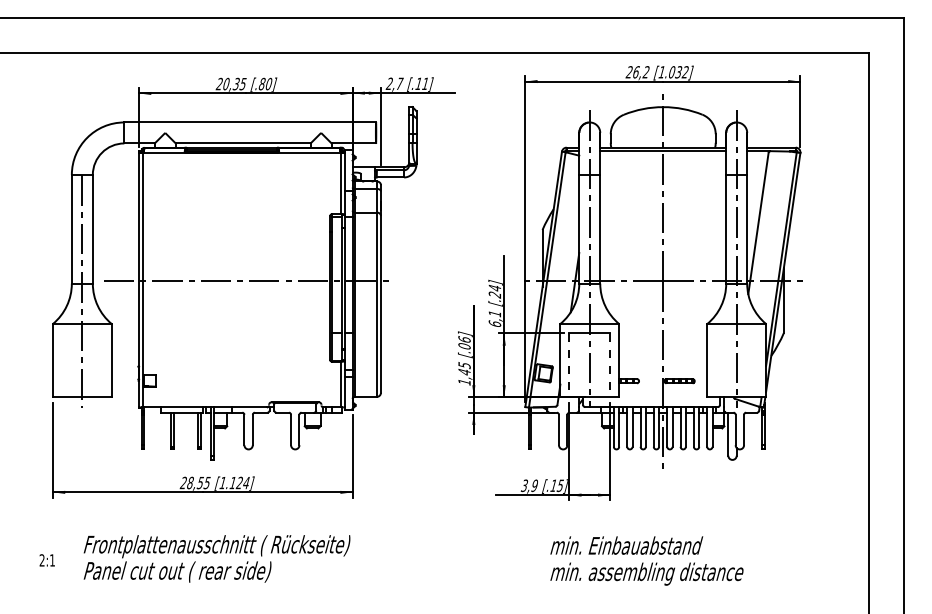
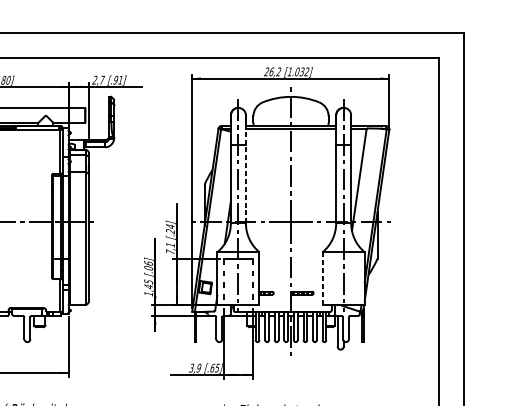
text: (418, 83) -> (115, 79), [.11] -> [.91]
line: (600, 207) -> (246, 168), solid -> dashed
text: (494, 323) -> (170, 251), 6,1 -> 7,1
line: (707, 360) -> (322, 278), solid -> dashed
text: (553, 485) -> (212, 367), [.15] -> [.65]

